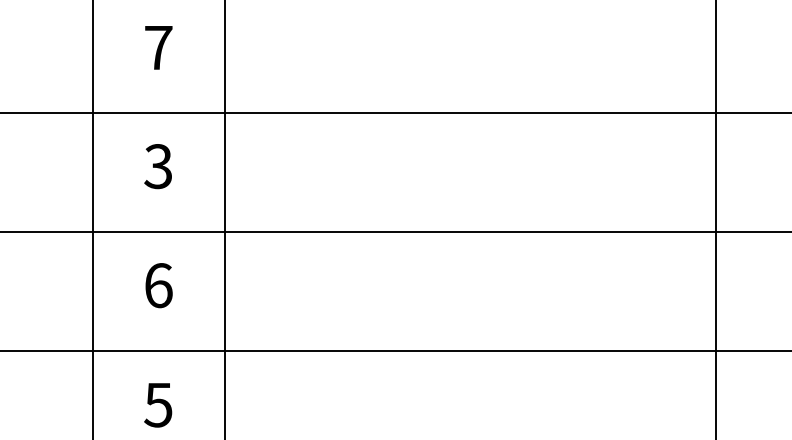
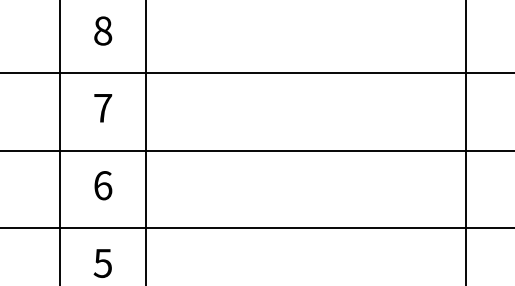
text: (159, 47) -> (103, 30), 7 -> 8
text: (157, 165) -> (102, 107), 3 -> 7

